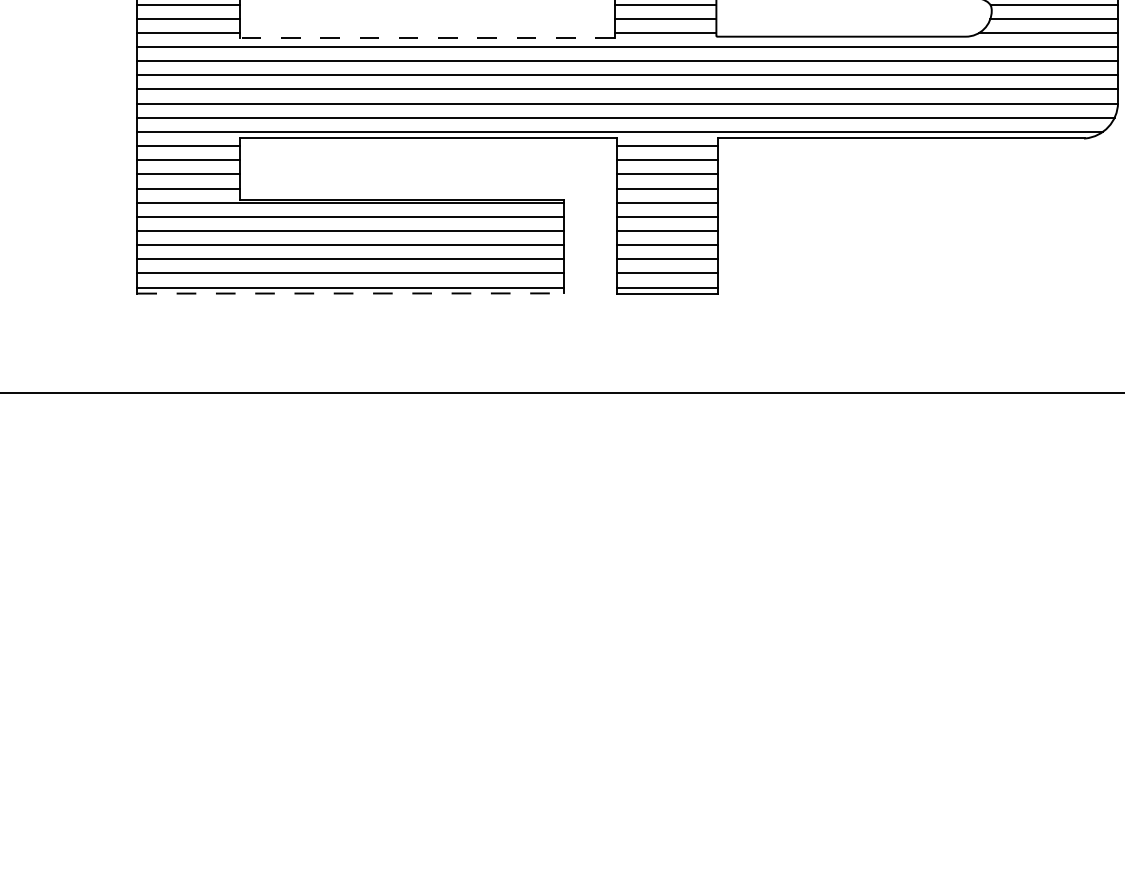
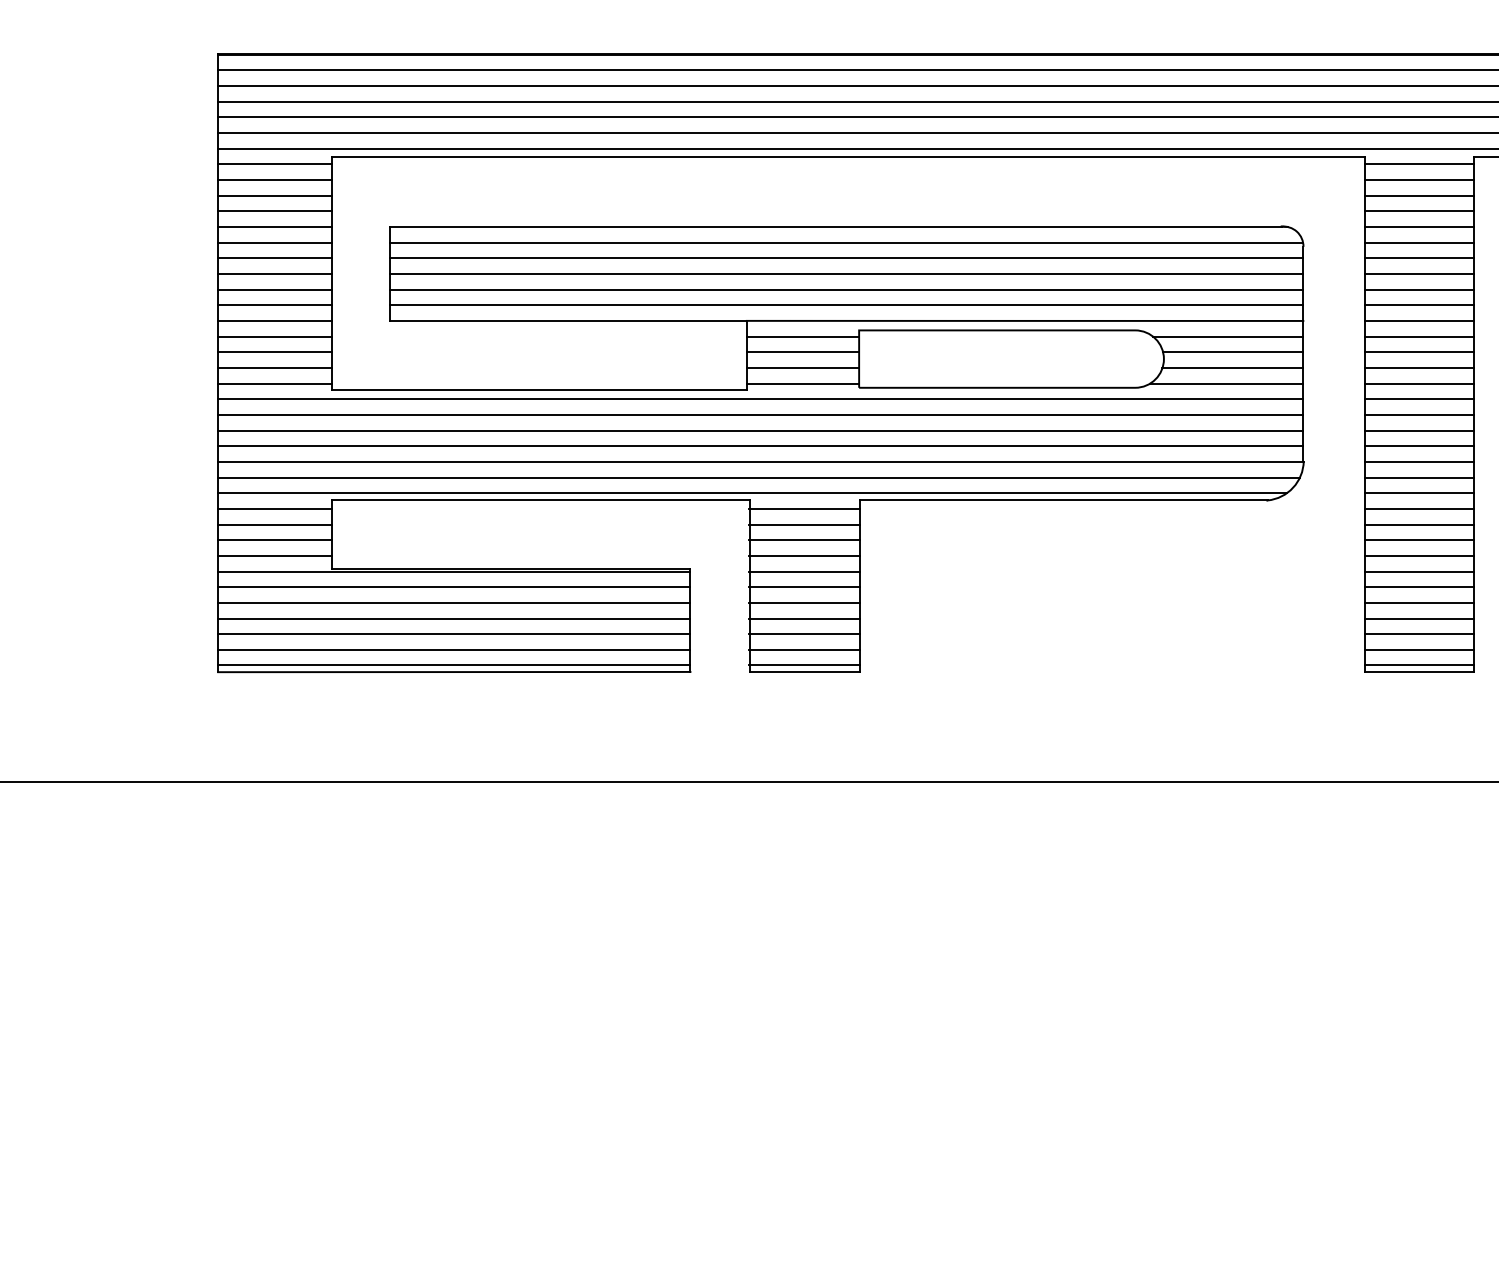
line: (426, 38) -> (538, 389), dashed -> solid
line: (350, 293) -> (454, 672), dashed -> solid

